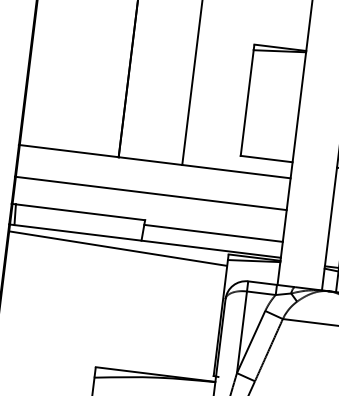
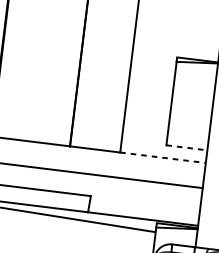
line: (267, 159) -> (187, 148), solid -> dashed
line: (236, 171) -> (163, 157), solid -> dashed
line: (213, 232) -> (144, 205), removed

